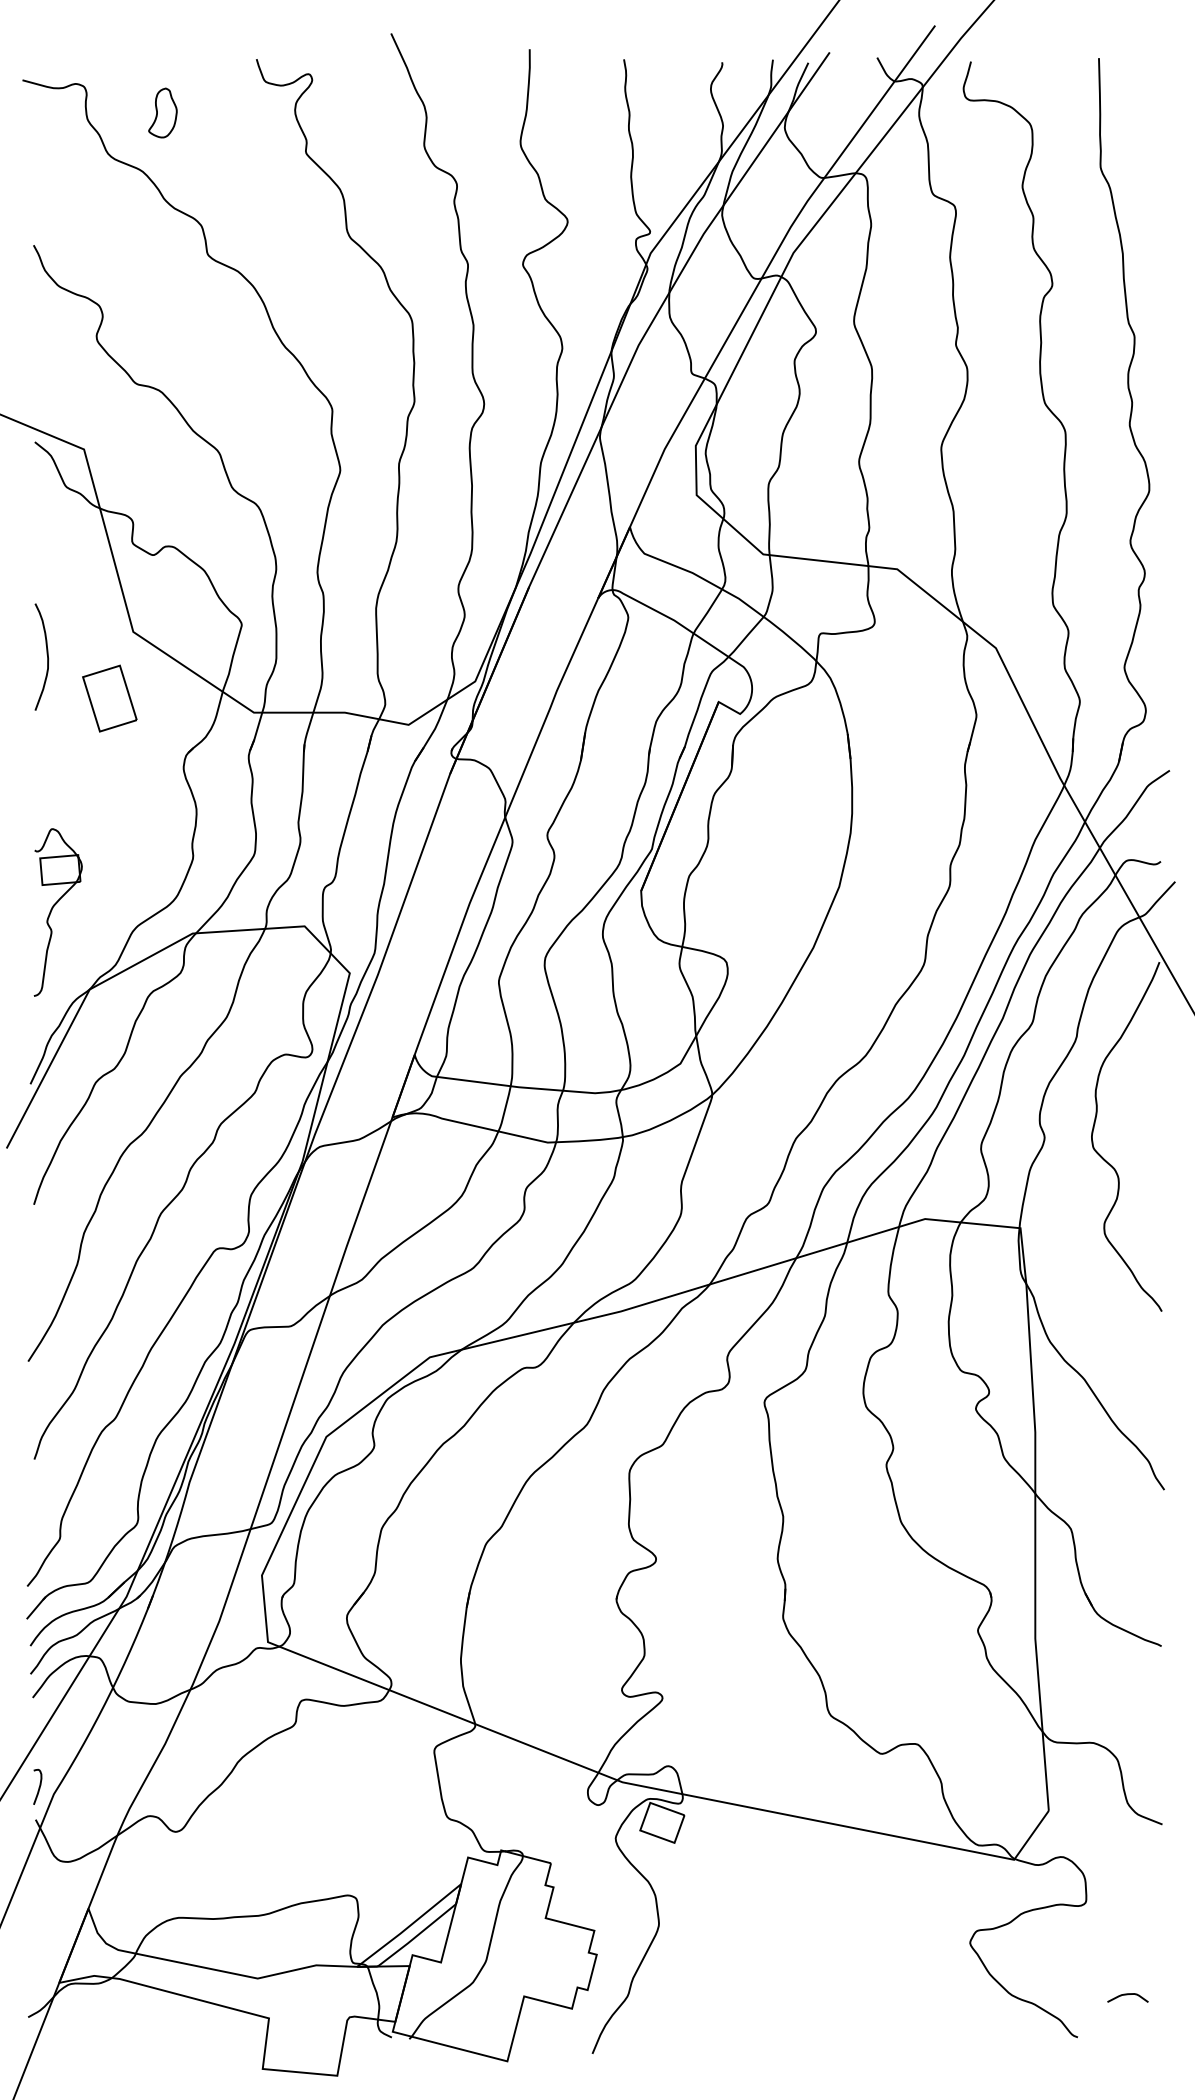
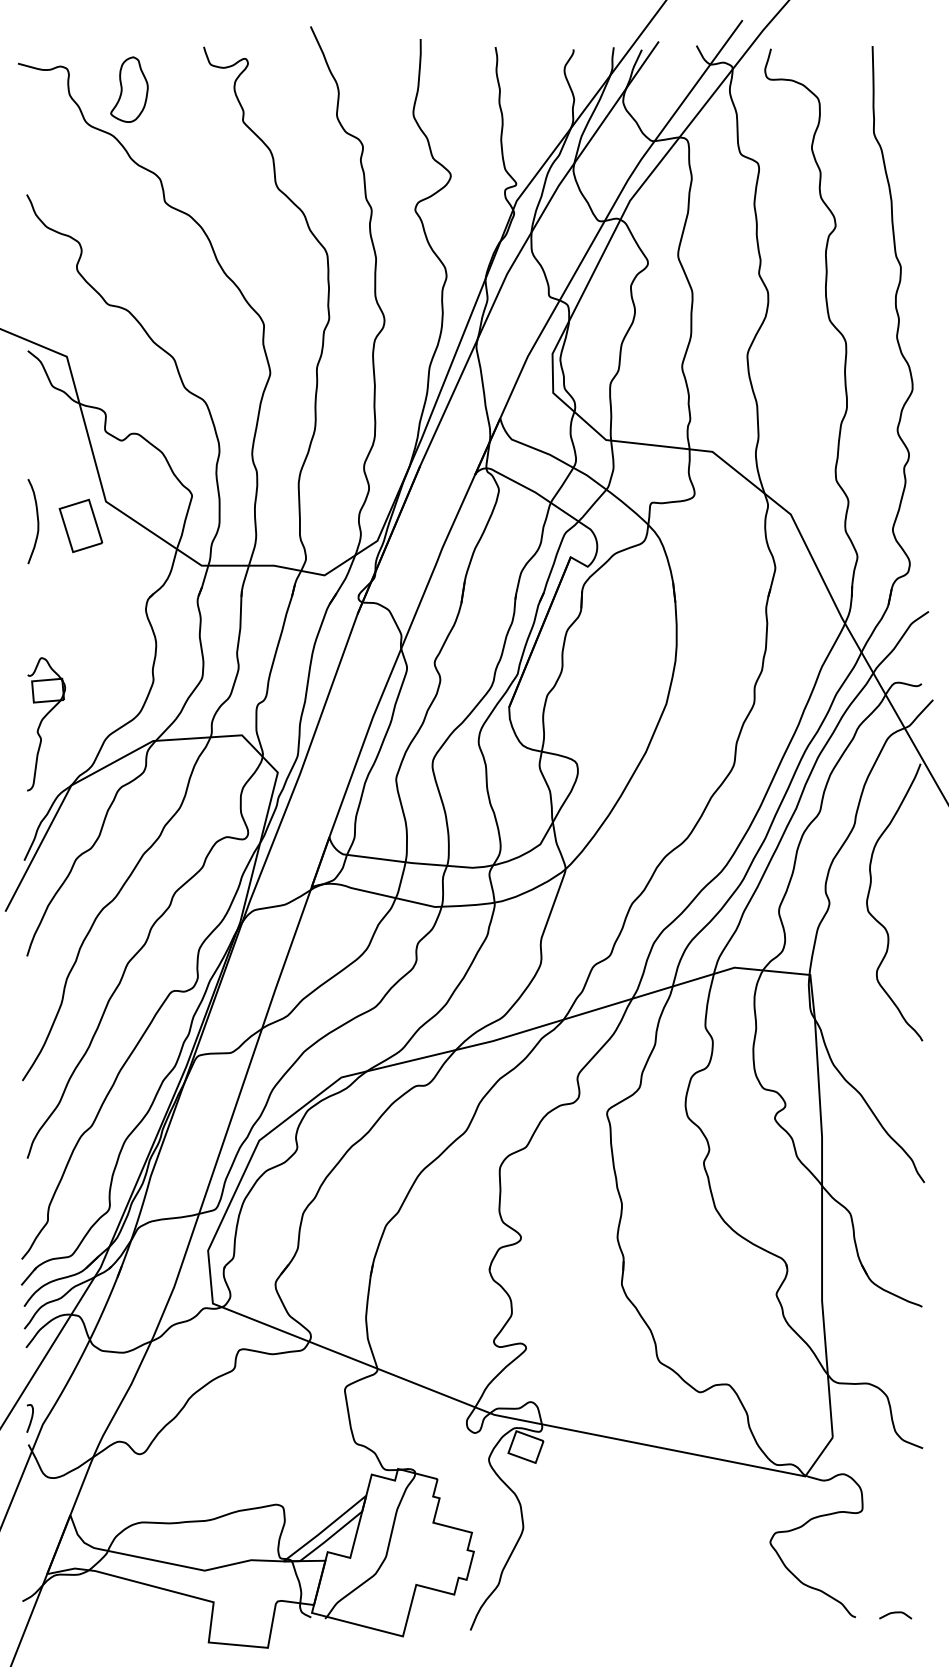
part: (162, 112) -> (129, 89), size x1.67
part: (109, 698) -> (80, 525), moved
curve: (1127, 1995) -> (895, 1613), moved

